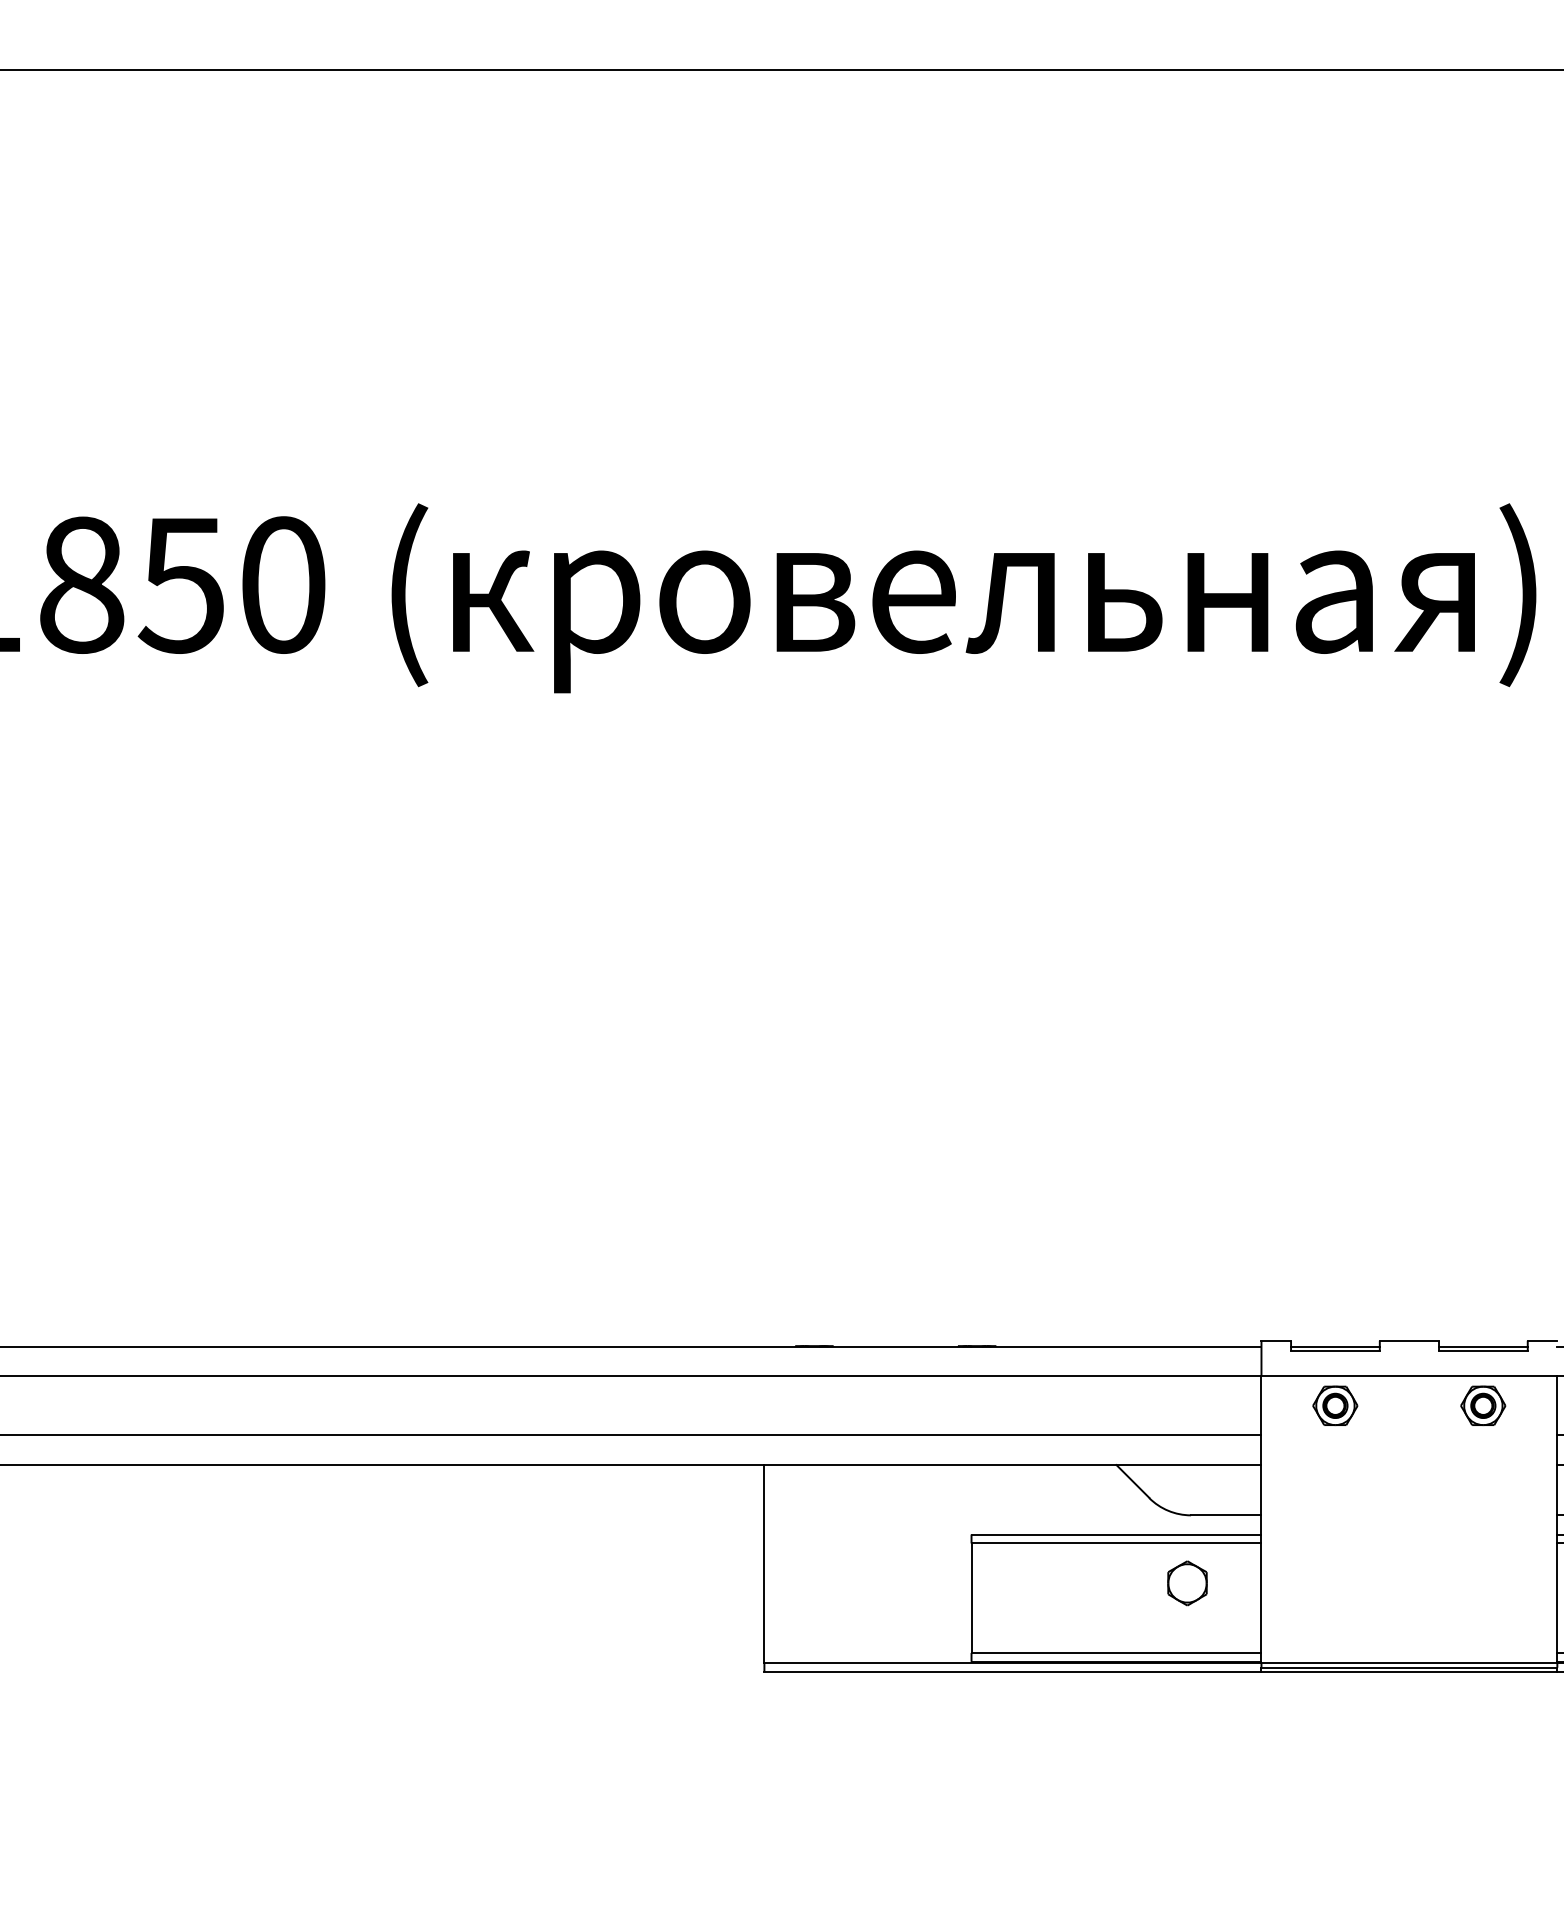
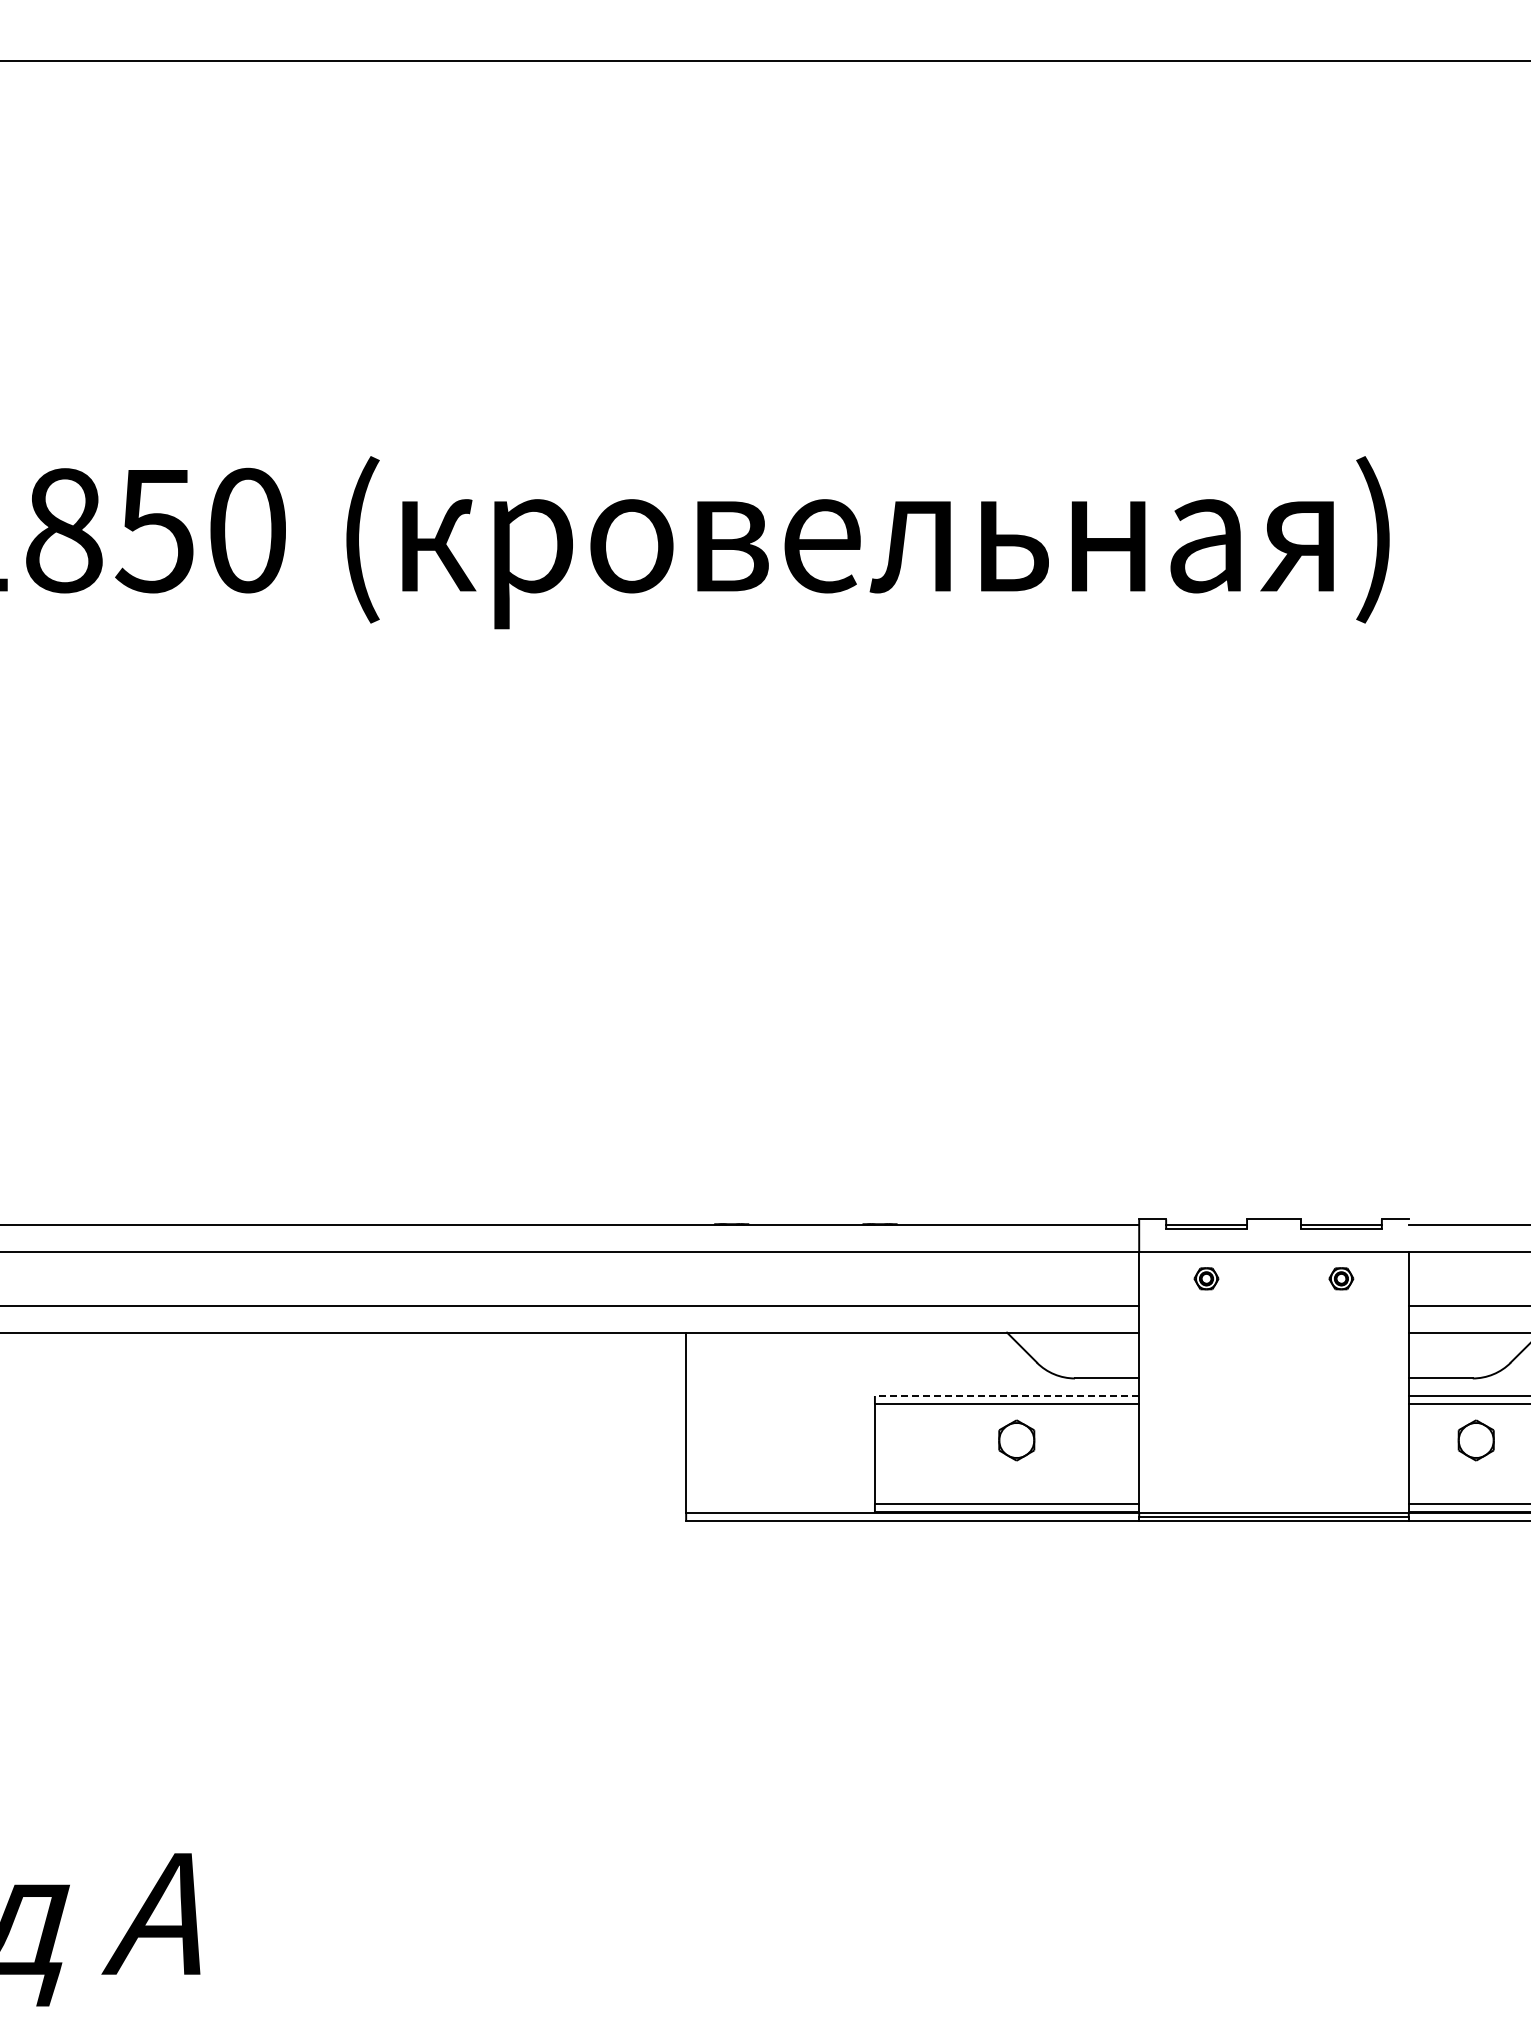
part: (1335, 1405) -> (1206, 1278), size x0.6
part: (1483, 1405) -> (1341, 1278), size x0.6
line: (1115, 1535) -> (1006, 1396), solid -> dashed
part: (1187, 1583) -> (1016, 1440), moved

